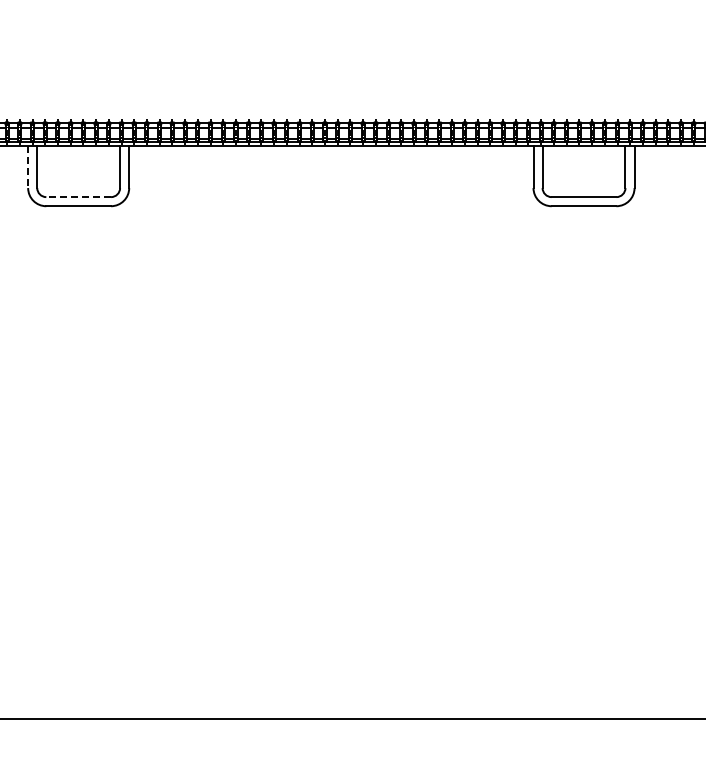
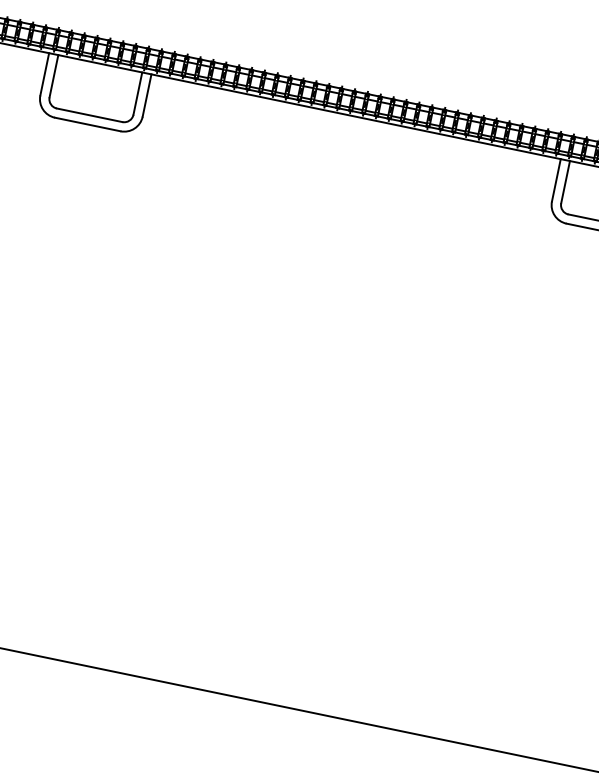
line: (28, 167) -> (45, 74), dashed -> solid
line: (78, 197) -> (89, 115), dashed -> solid

